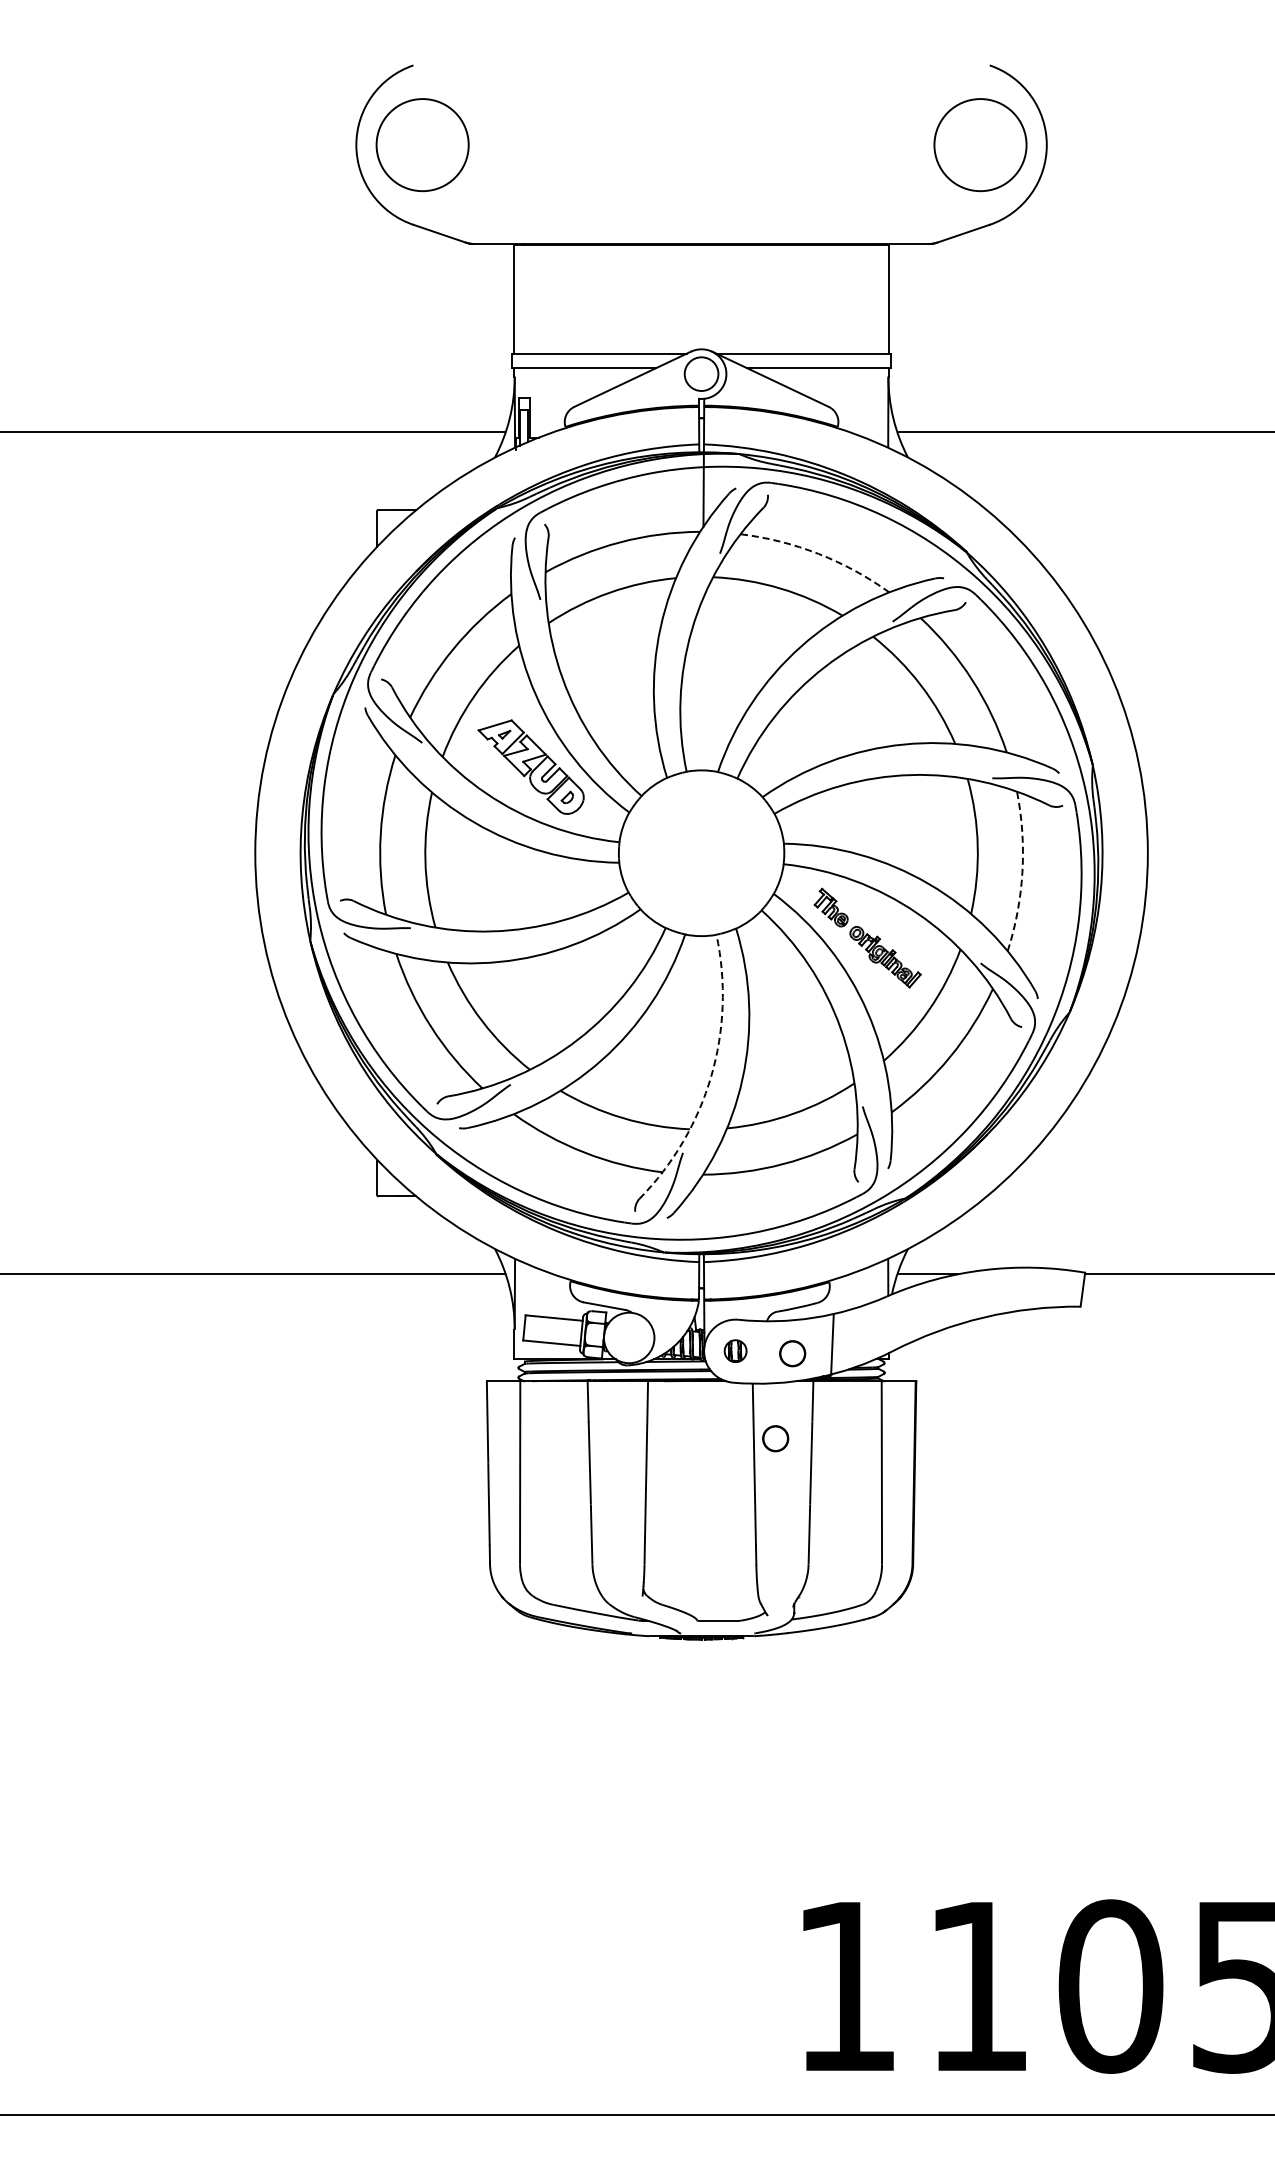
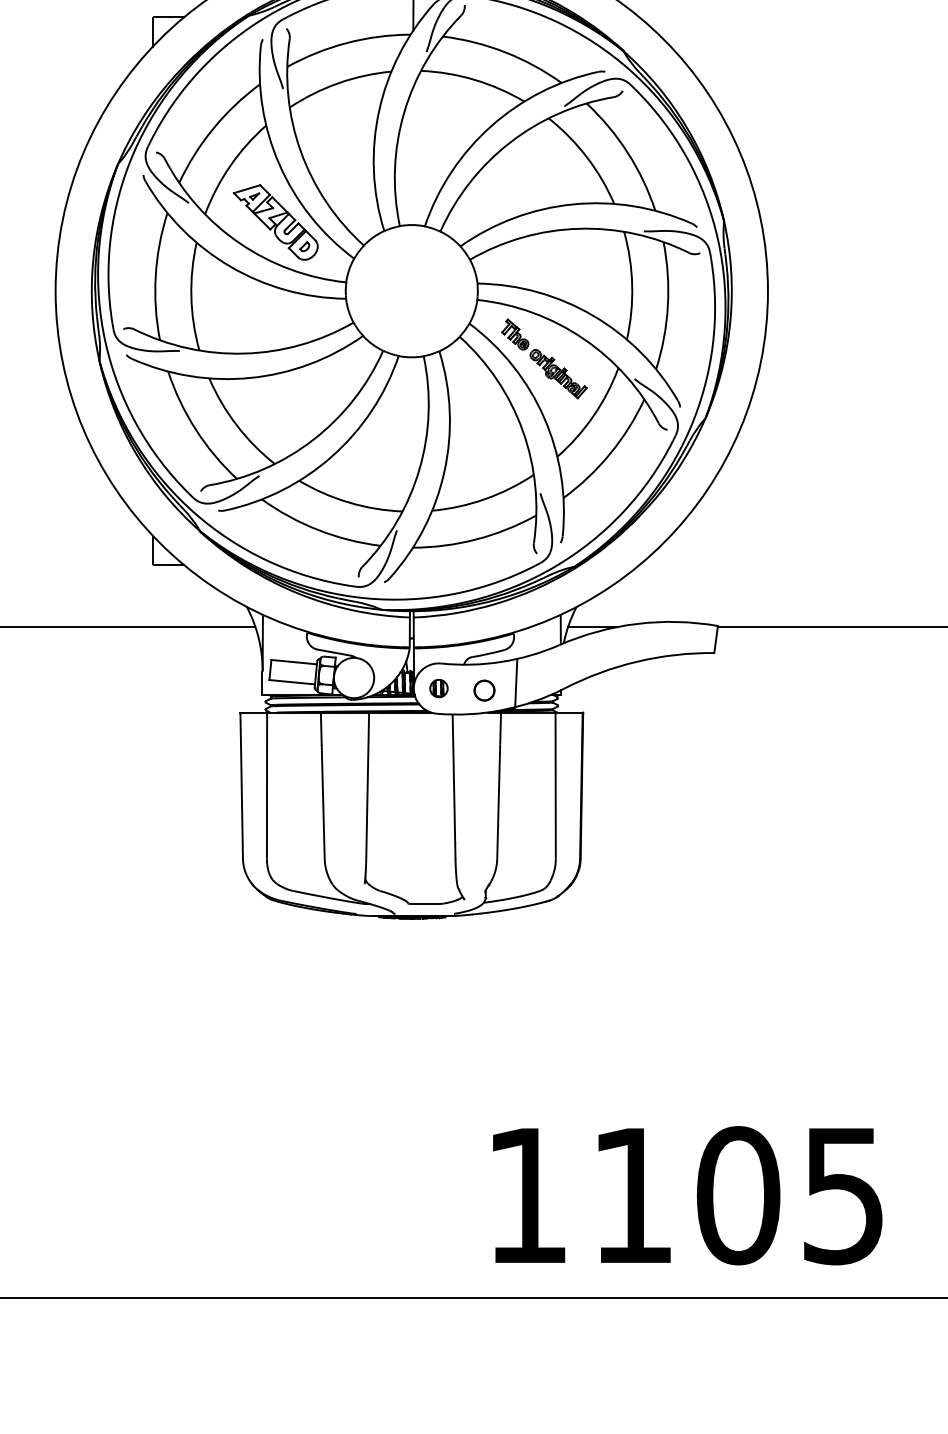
arc: (818, 553) -> (505, 51), dashed -> solid
arc: (1022, 872) -> (667, 306), dashed -> solid
arc: (711, 1076) -> (419, 469), dashed -> solid
circle: (775, 1438) -> (470, 758), removed

